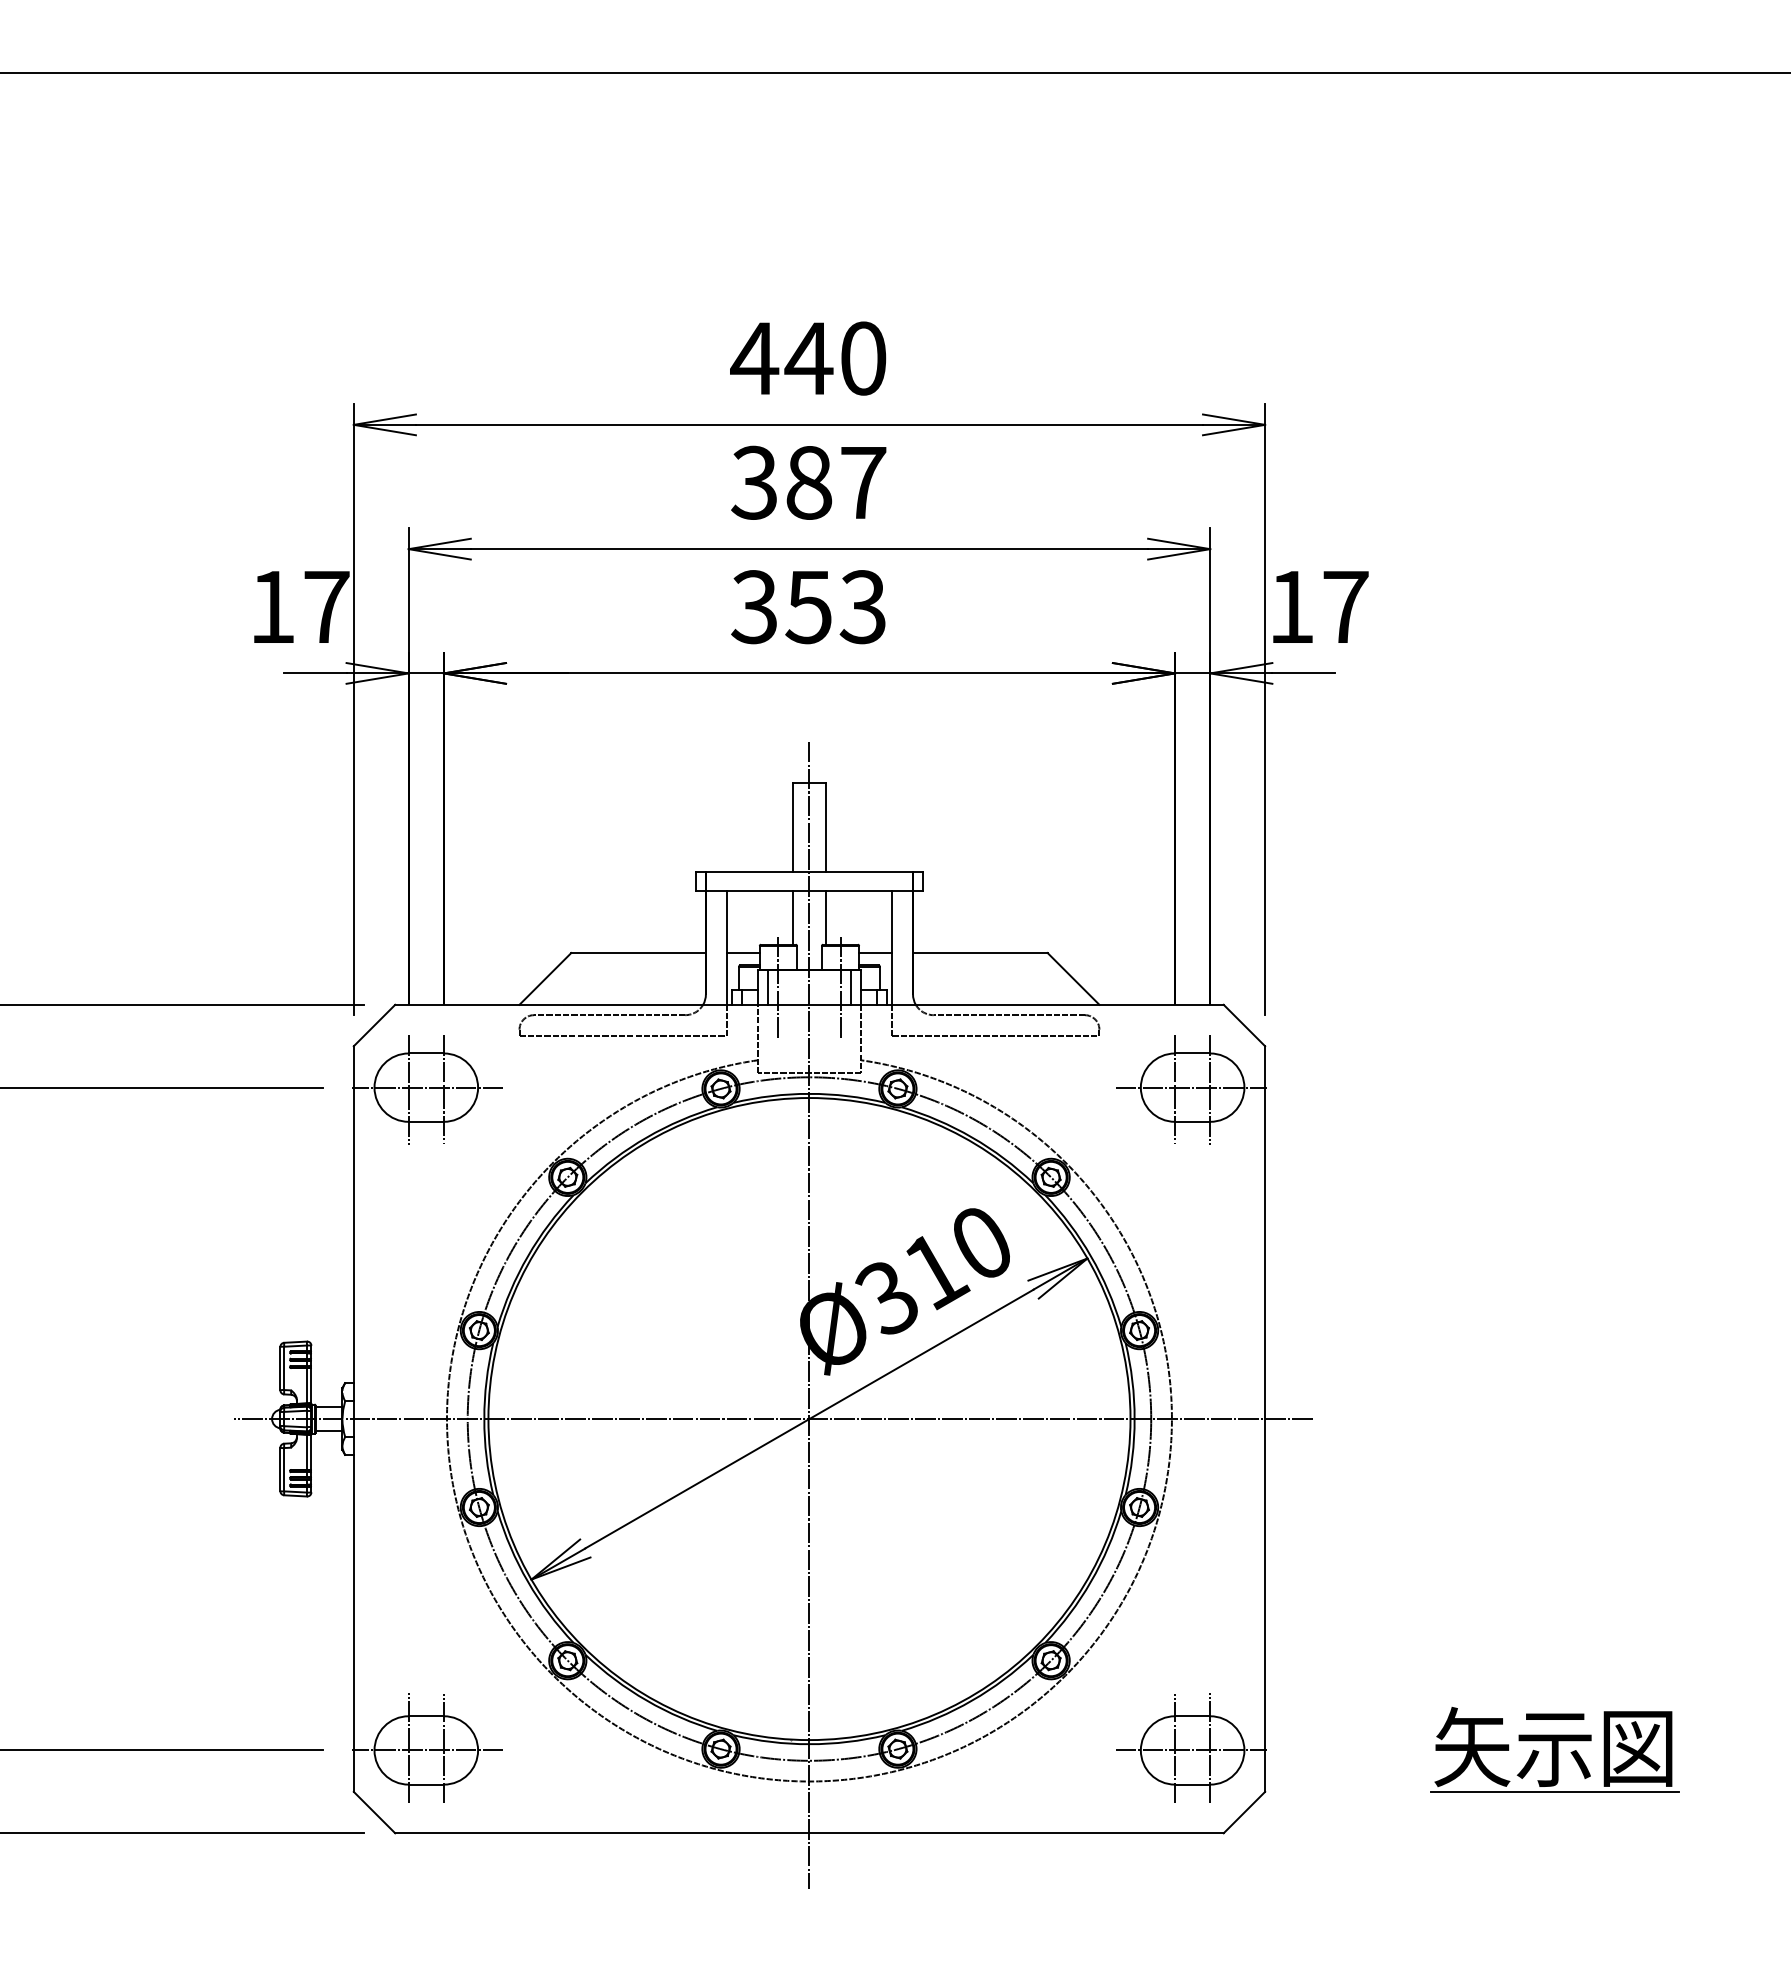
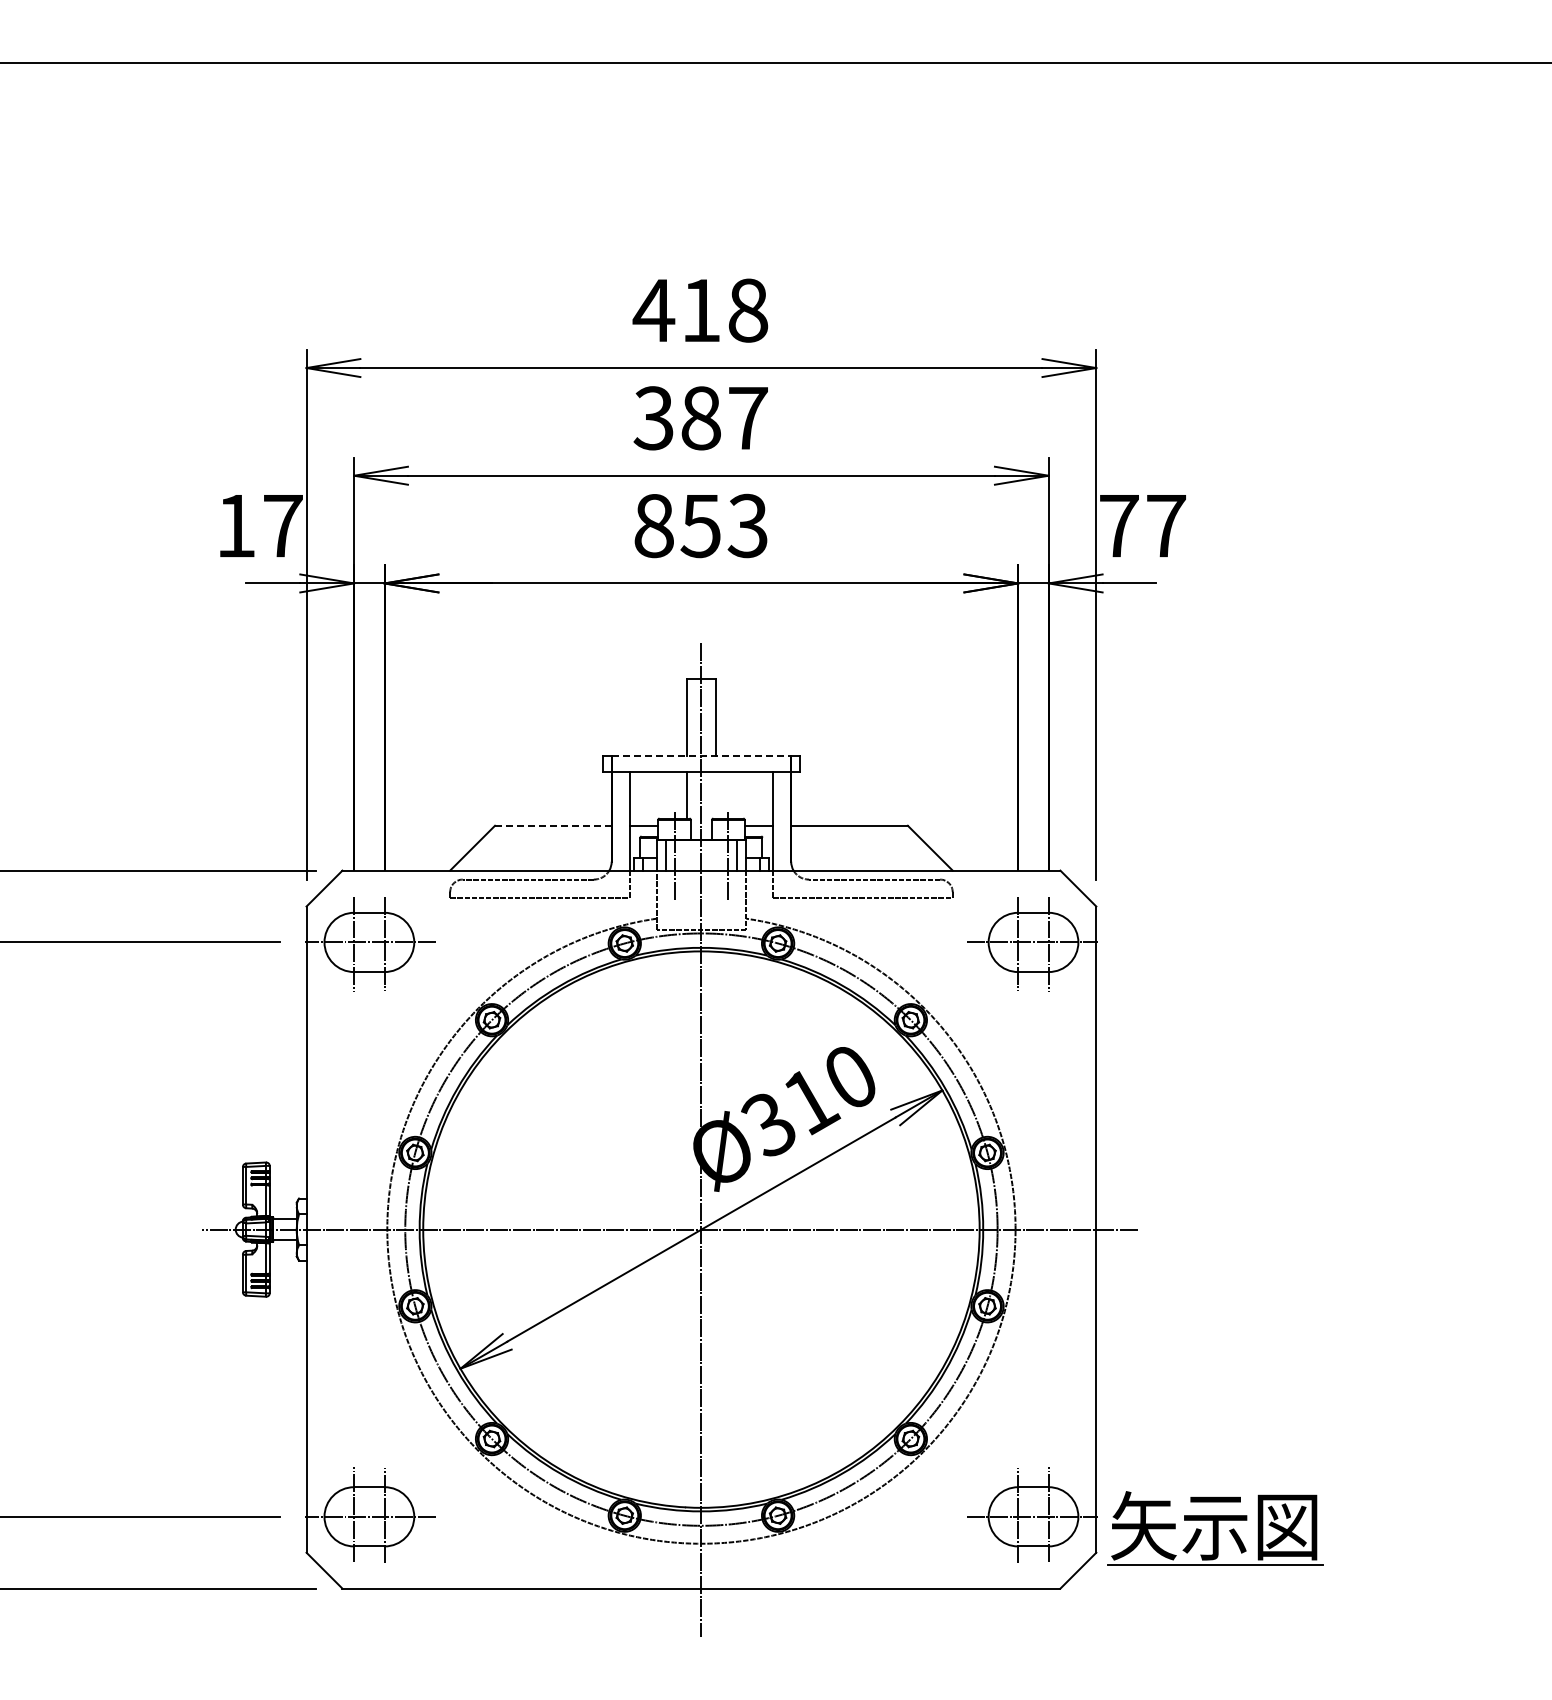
text: (834, 358) -> (723, 310), 440 -> 418
text: (754, 606) -> (653, 525), 353 -> 853
text: (1291, 607) -> (1119, 526), 17 -> 77
line: (809, 871) -> (701, 755), solid -> dashed
line: (825, 916) -> (715, 794), removed
line: (638, 952) -> (553, 825), solid -> dashed
part: (1554, 1750) -> (1215, 1528), moved

